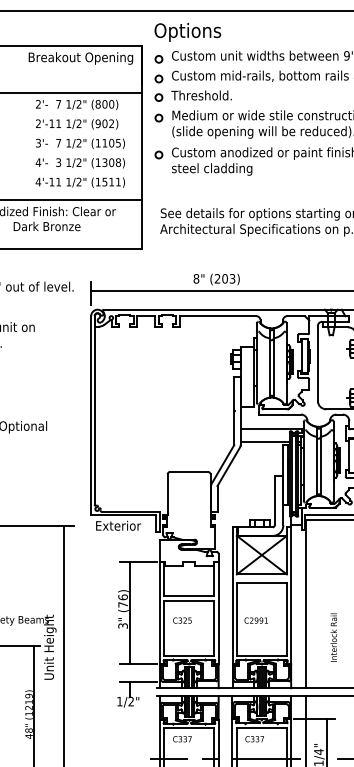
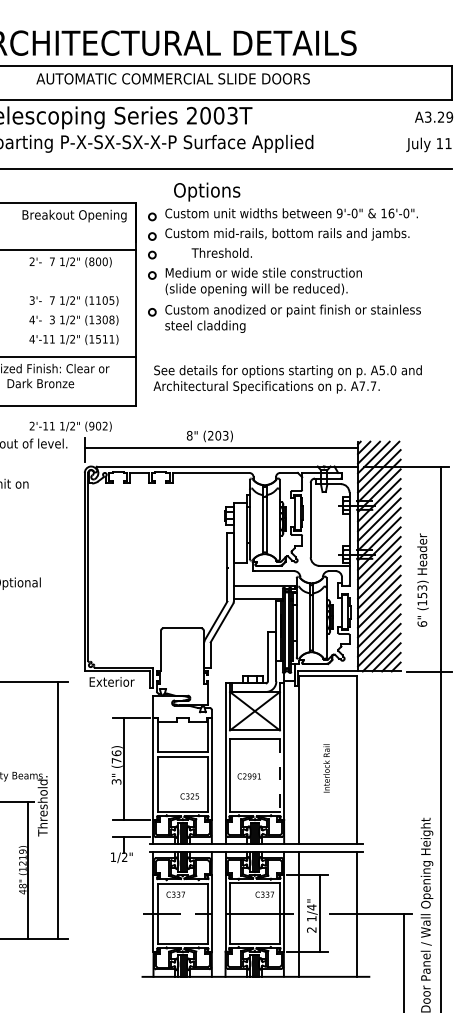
text: (188, 31) -> (207, 191), moved
text: (201, 95) -> (221, 252), moved
text: (76, 124) -> (70, 426), moved
line: (286, 619) -> (279, 775), solid -> dashed
text: (182, 620) -> (189, 796), moved
text: (333, 637) -> (326, 768), moved
text: (49, 647) -> (43, 803), Unit Height -> Threshold.
text: (254, 739) -> (264, 894), moved

